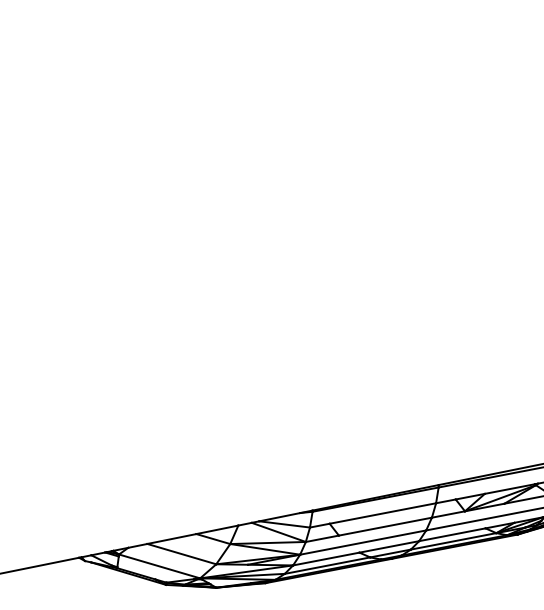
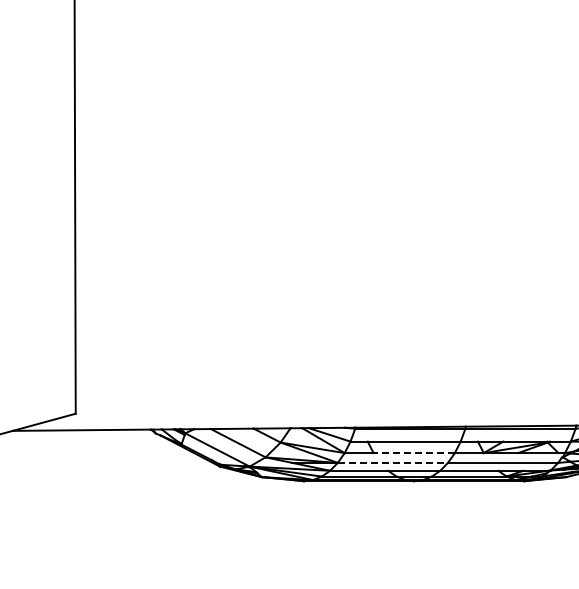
line: (385, 527) -> (414, 453), solid -> dashed
line: (363, 541) -> (393, 462), solid -> dashed

